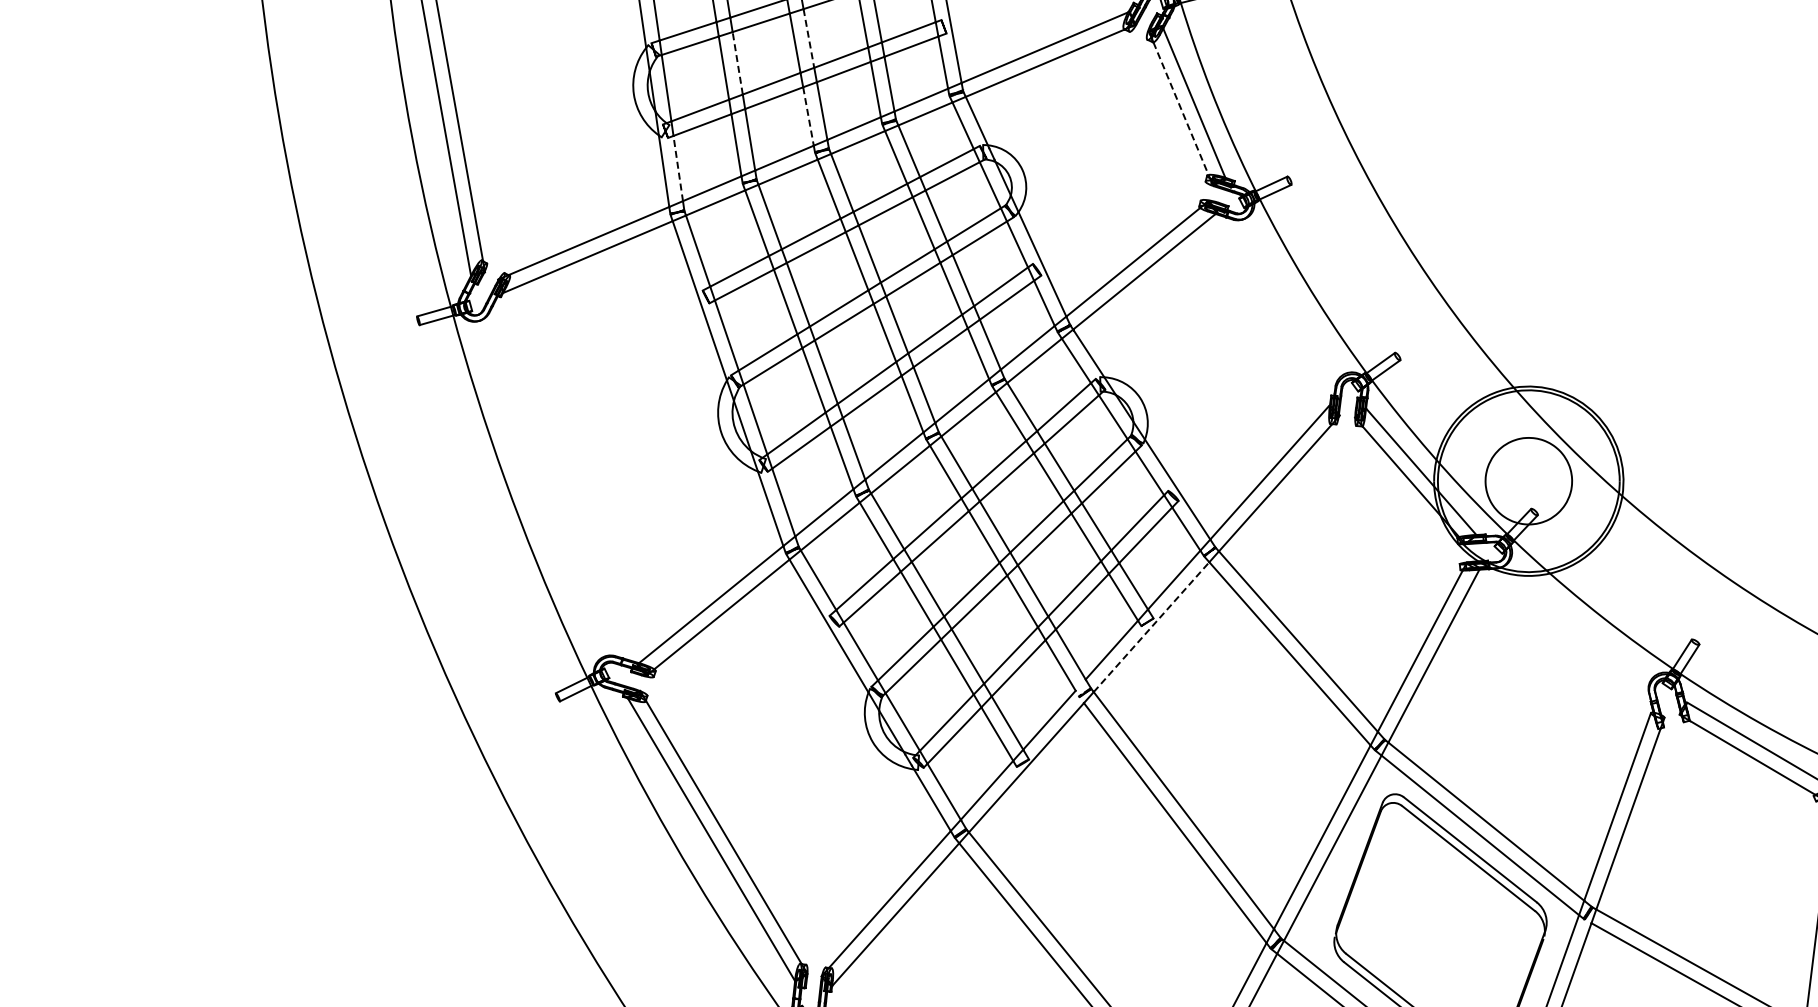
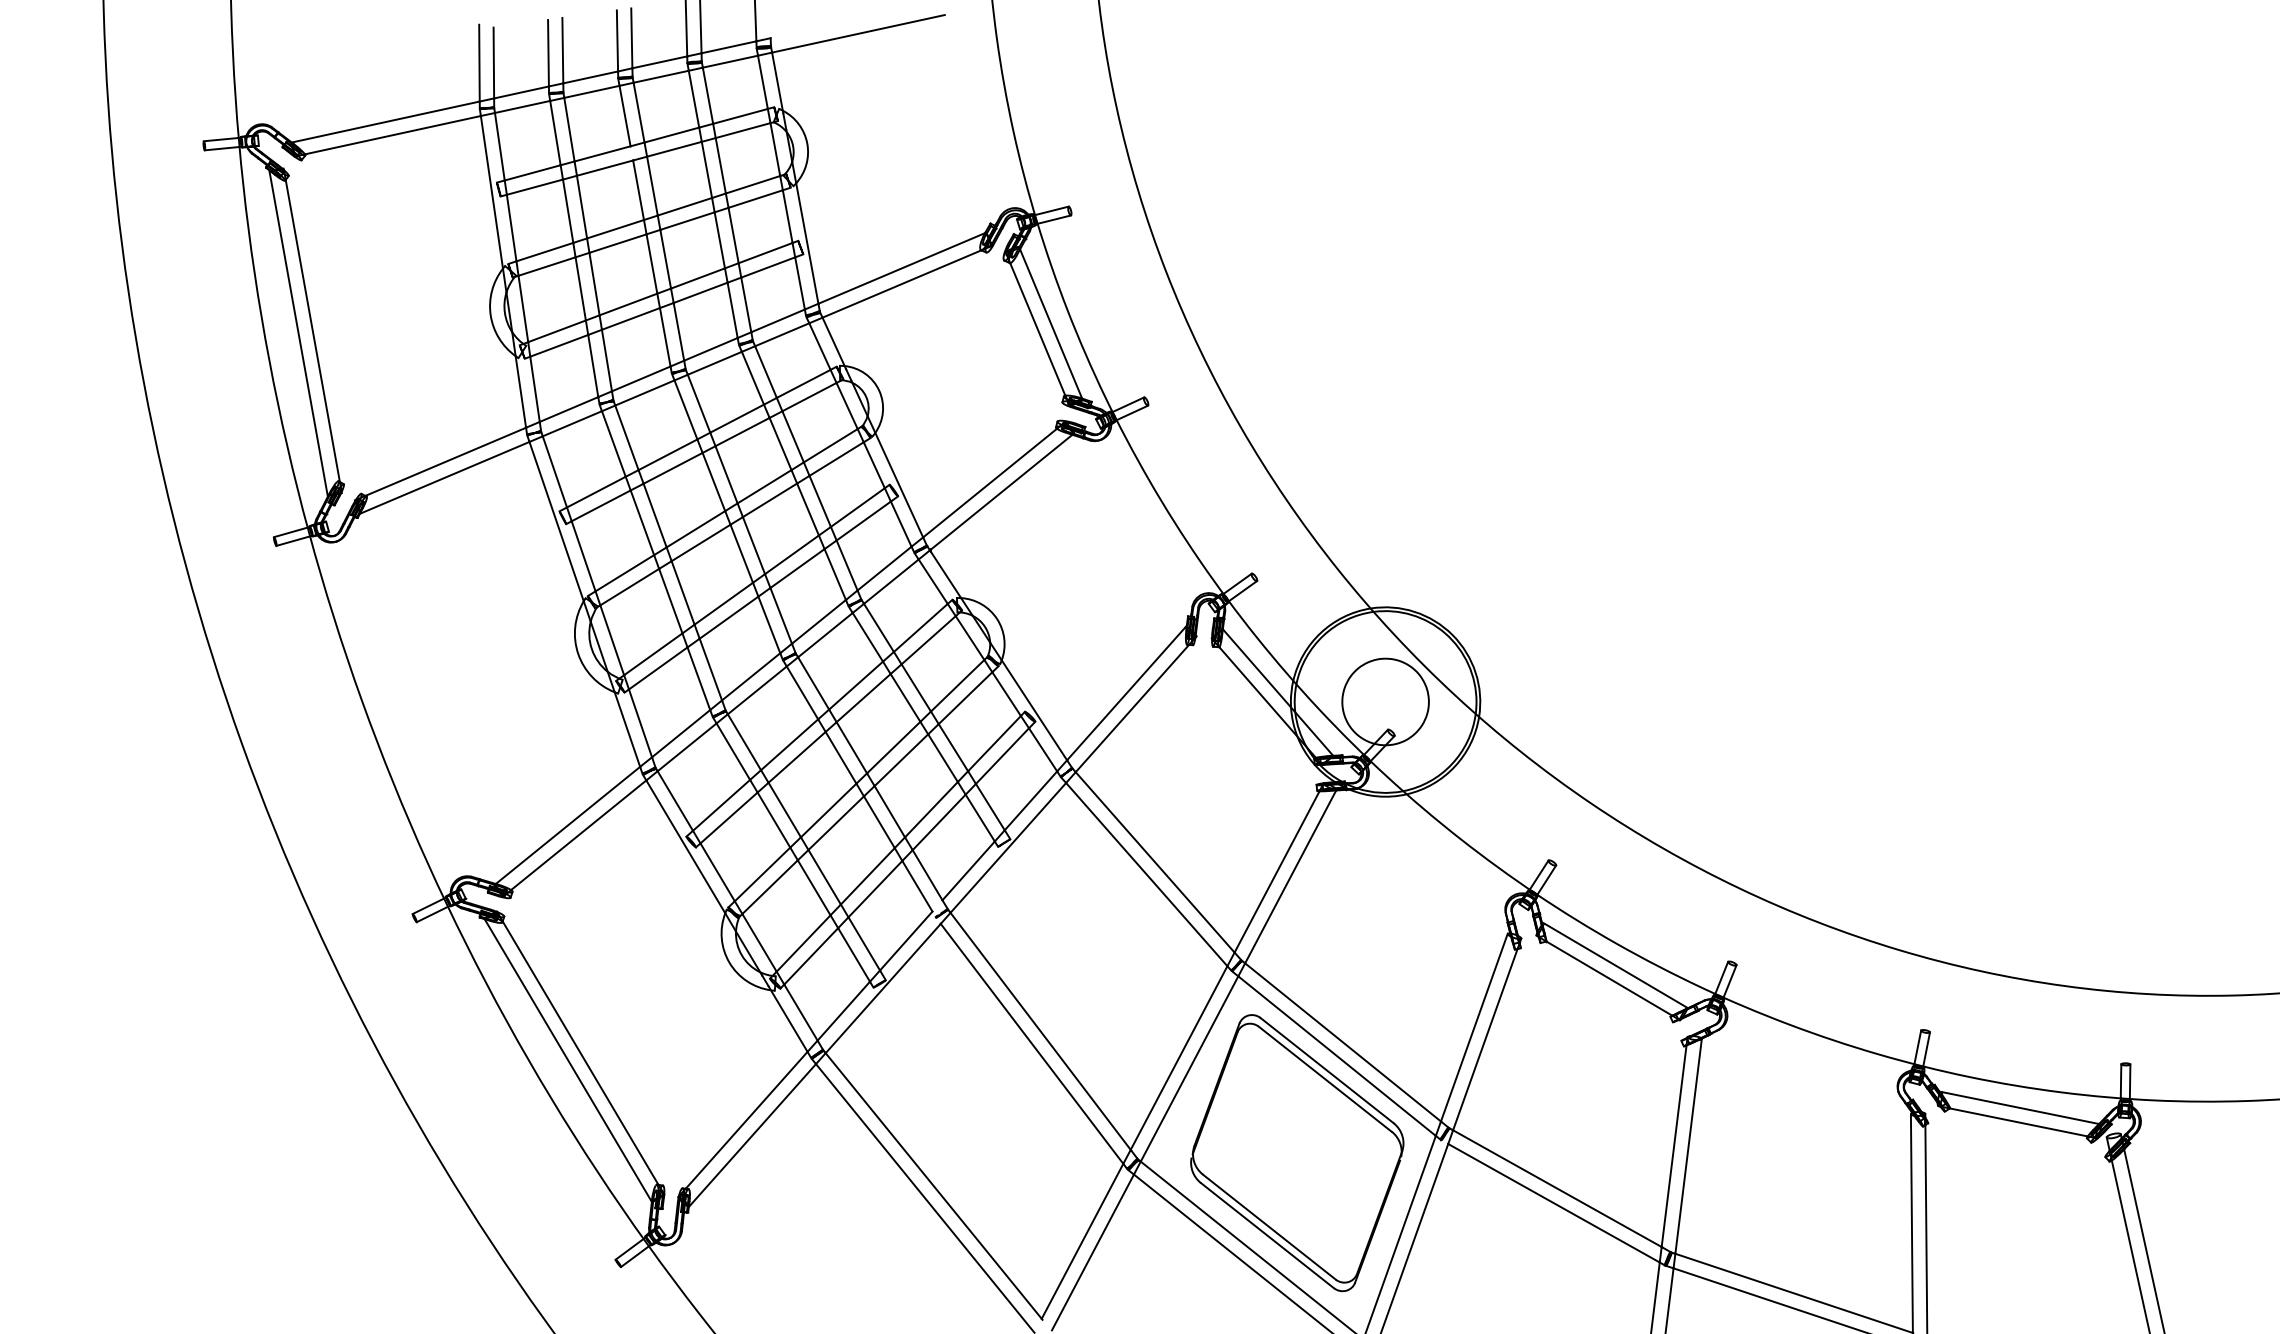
line: (808, 38) -> (665, 259), dashed -> solid
line: (737, 63) -> (594, 284), dashed -> solid
line: (1181, 109) -> (1038, 330), dashed -> solid
line: (808, 116) -> (665, 337), dashed -> solid
line: (677, 167) -> (534, 388), dashed -> solid
line: (1151, 626) -> (1008, 847), dashed -> solid

